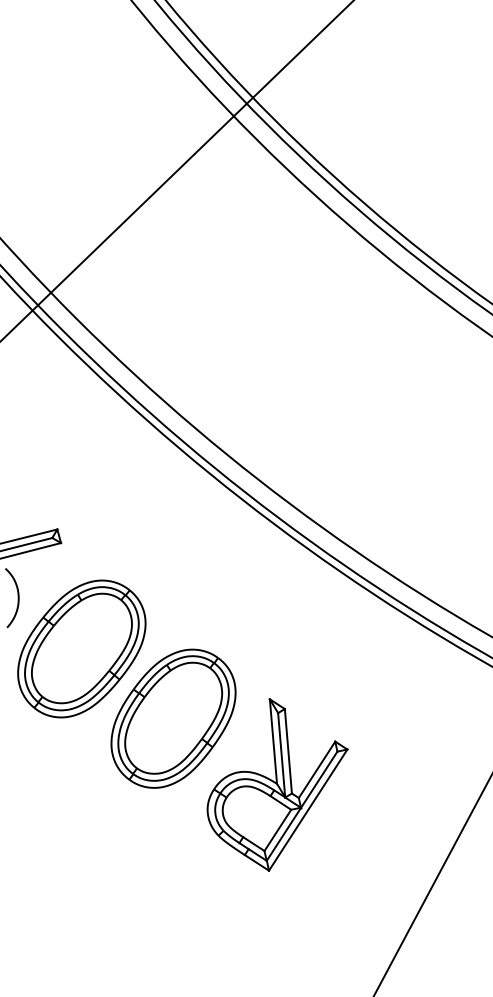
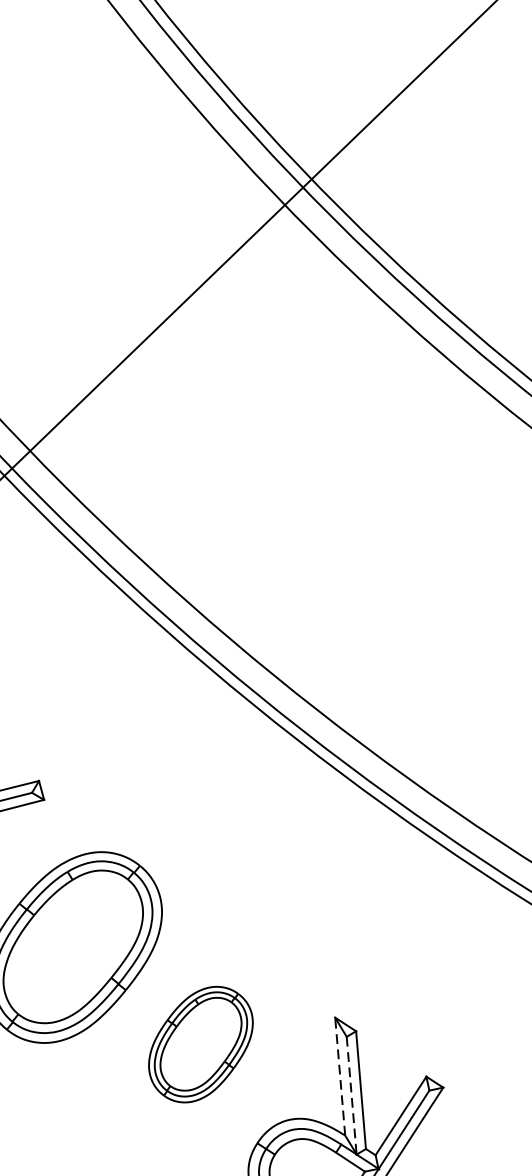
part: (173, 718) -> (200, 1044), size x0.6
line: (273, 741) -> (340, 1076), solid -> dashed
line: (281, 755) -> (351, 1095), solid -> dashed

